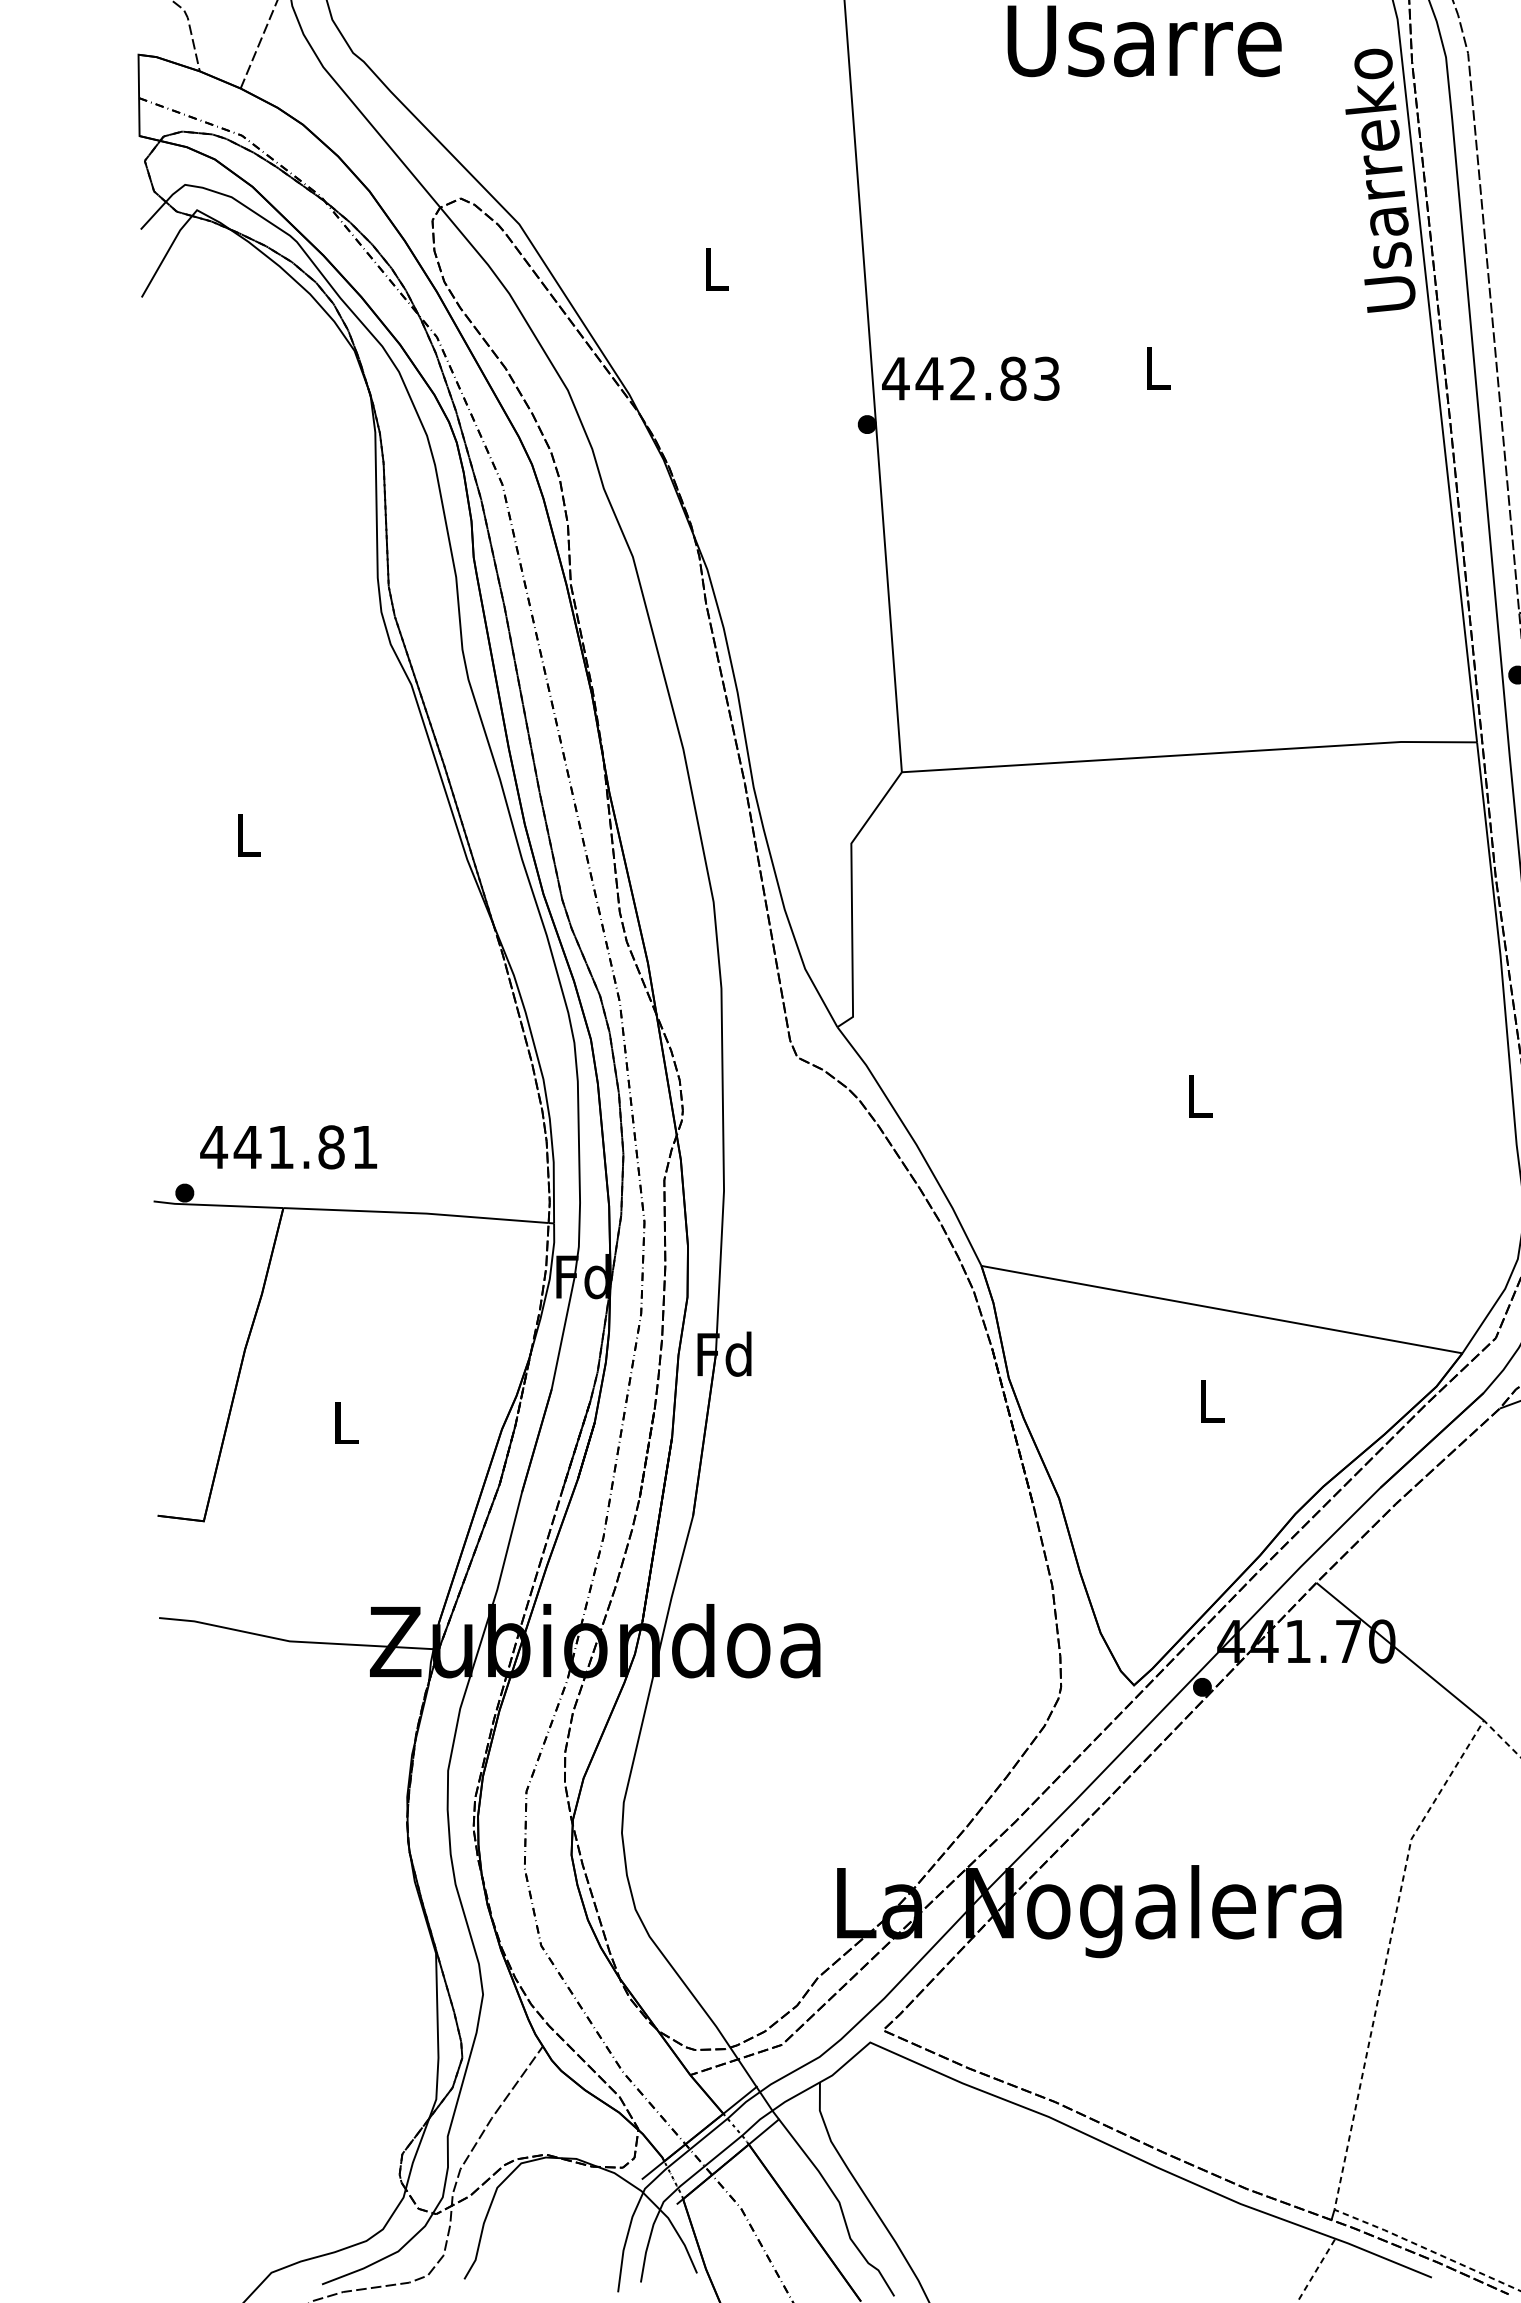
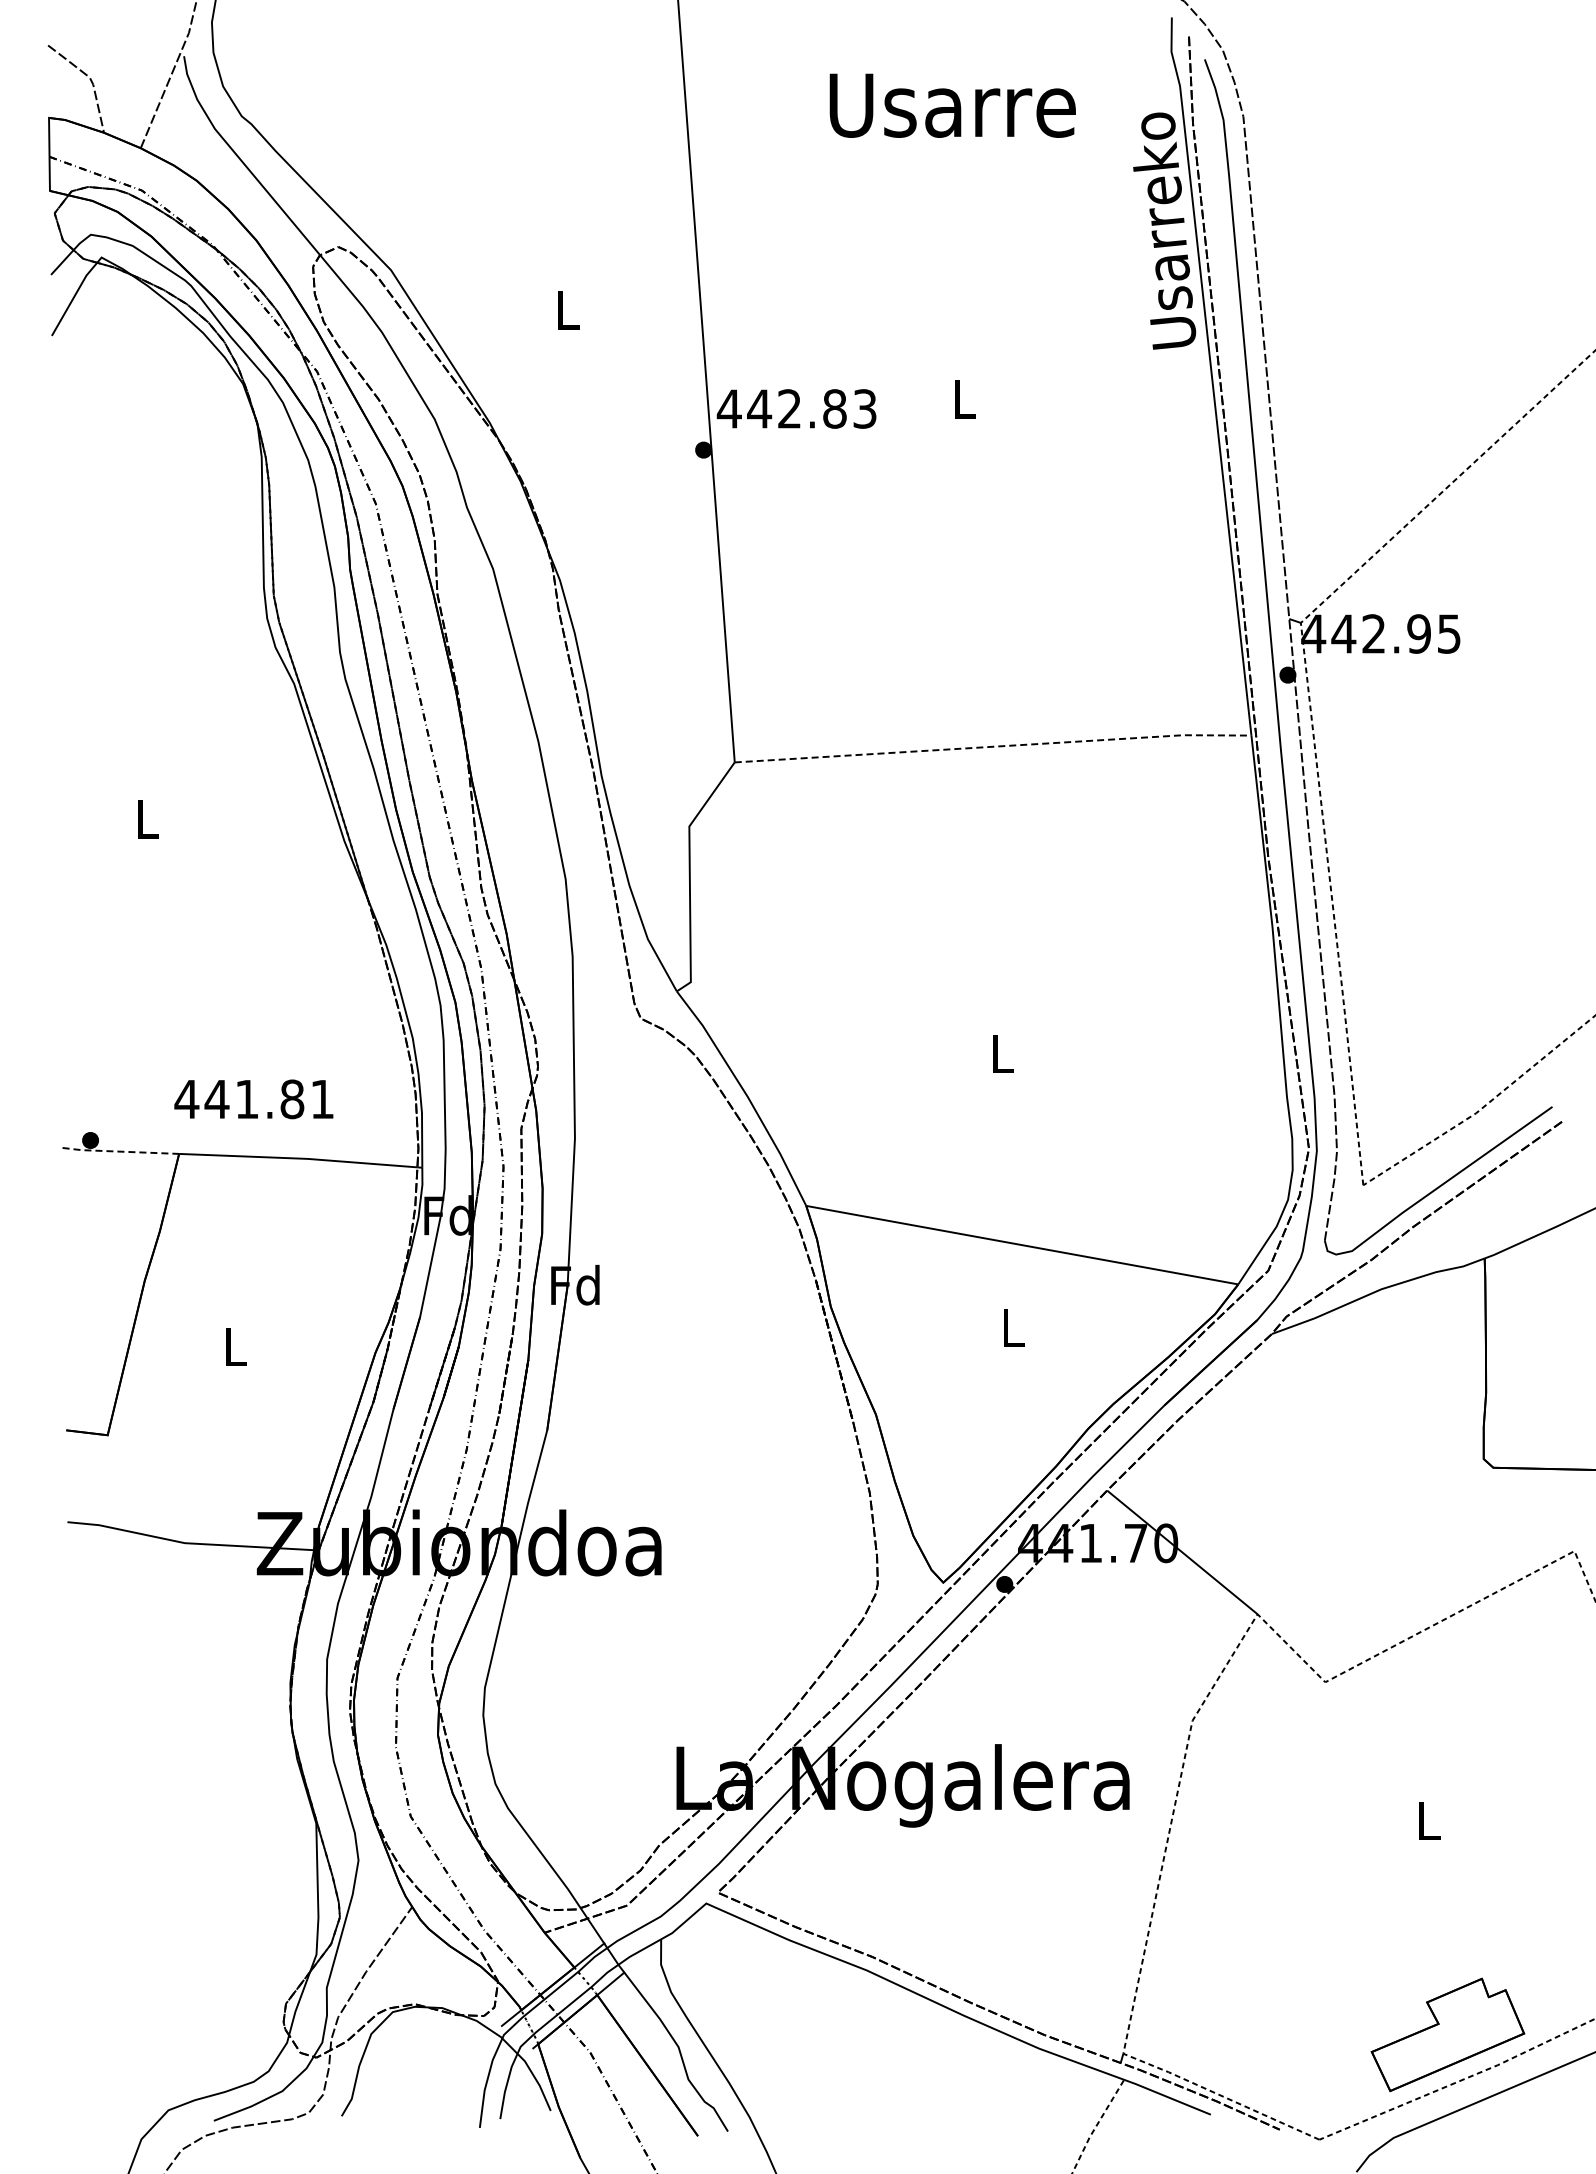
line: (1189, 754) -> (993, 746), solid -> dashed
text: (288, 1147) -> (253, 1099), moved
line: (218, 1205) -> (120, 1151), solid -> dashed

